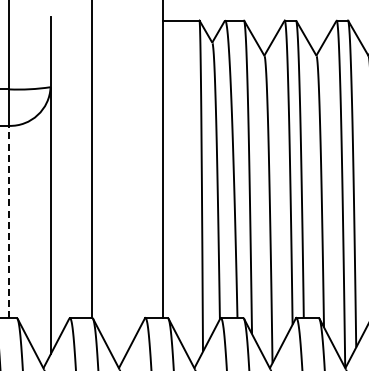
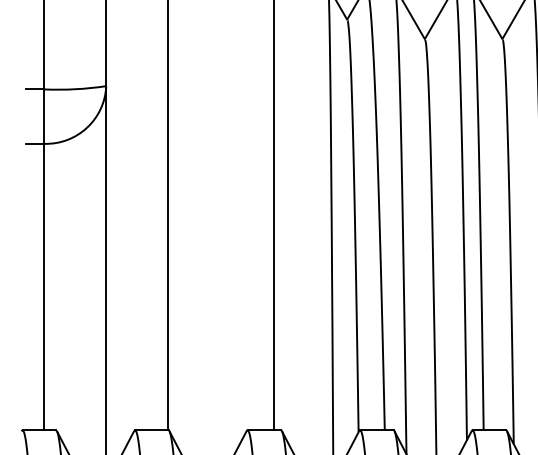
line: (9, 221) -> (44, 286), dashed -> solid

